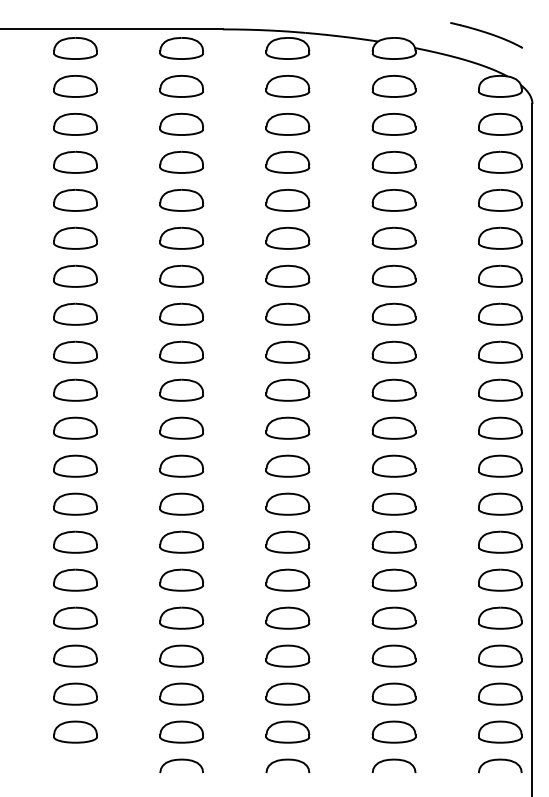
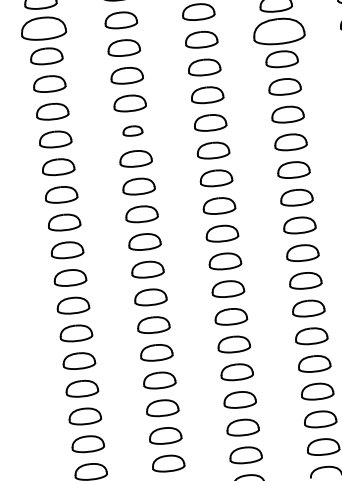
part: (75, 124) -> (43, 28), size x1.4
part: (393, 162) -> (278, 31), size x1.6
part: (181, 275) -> (132, 130), size x0.6

